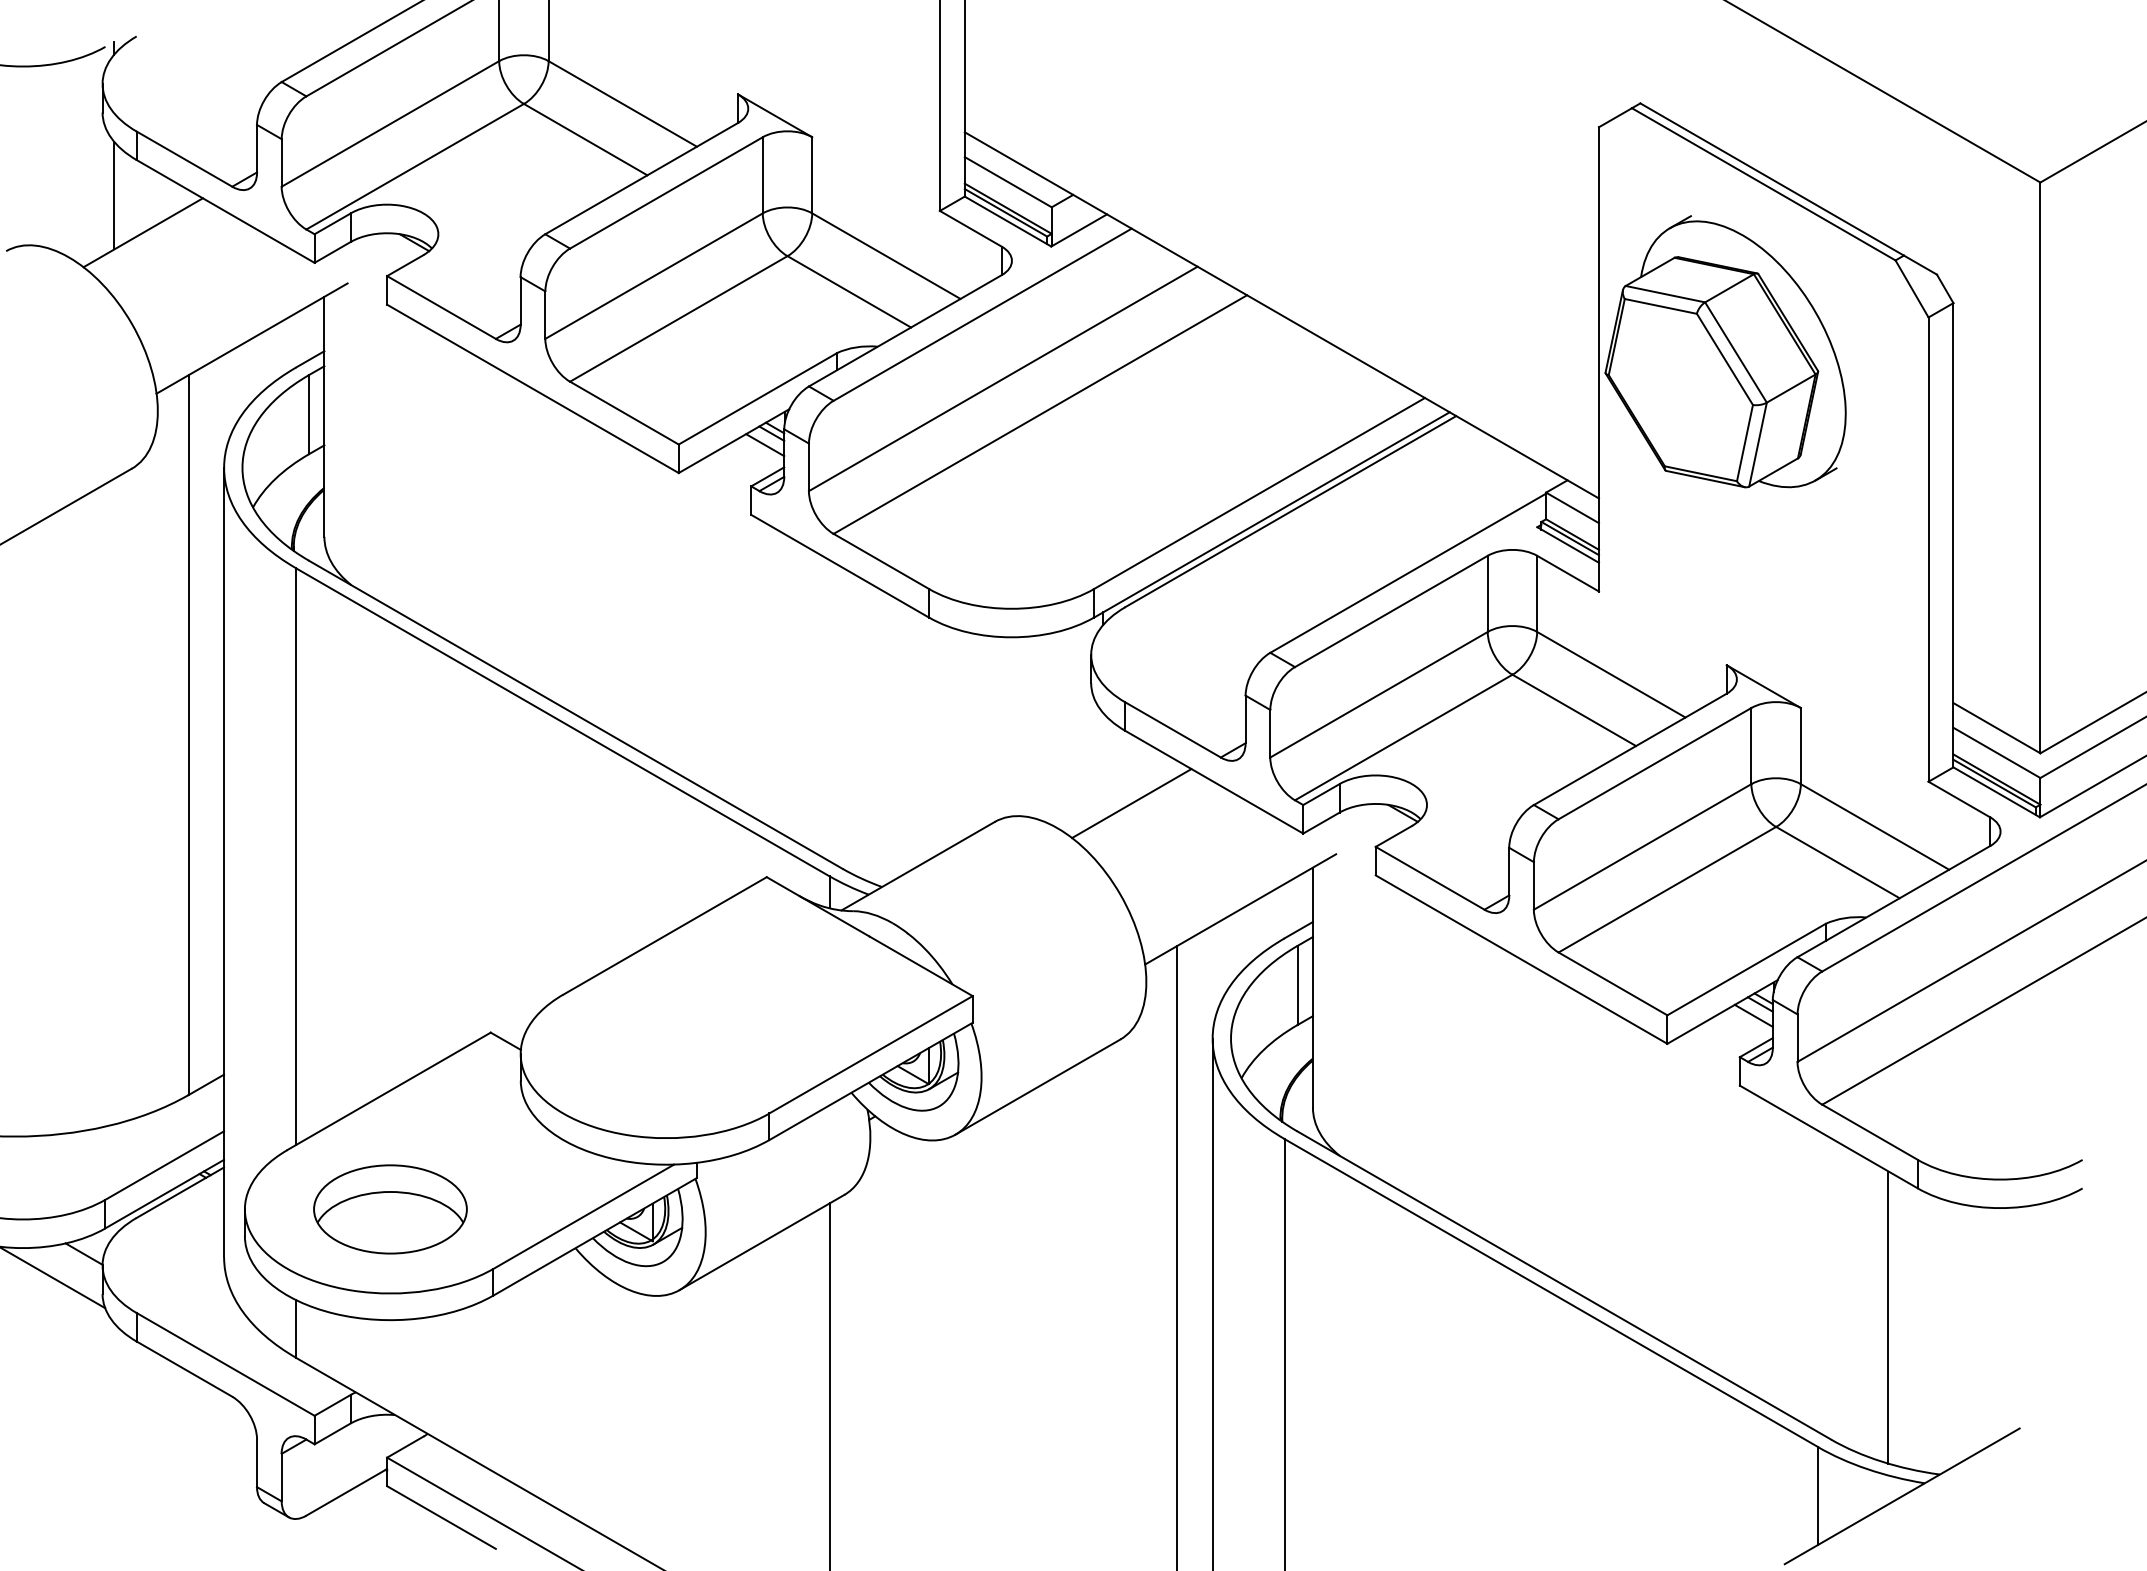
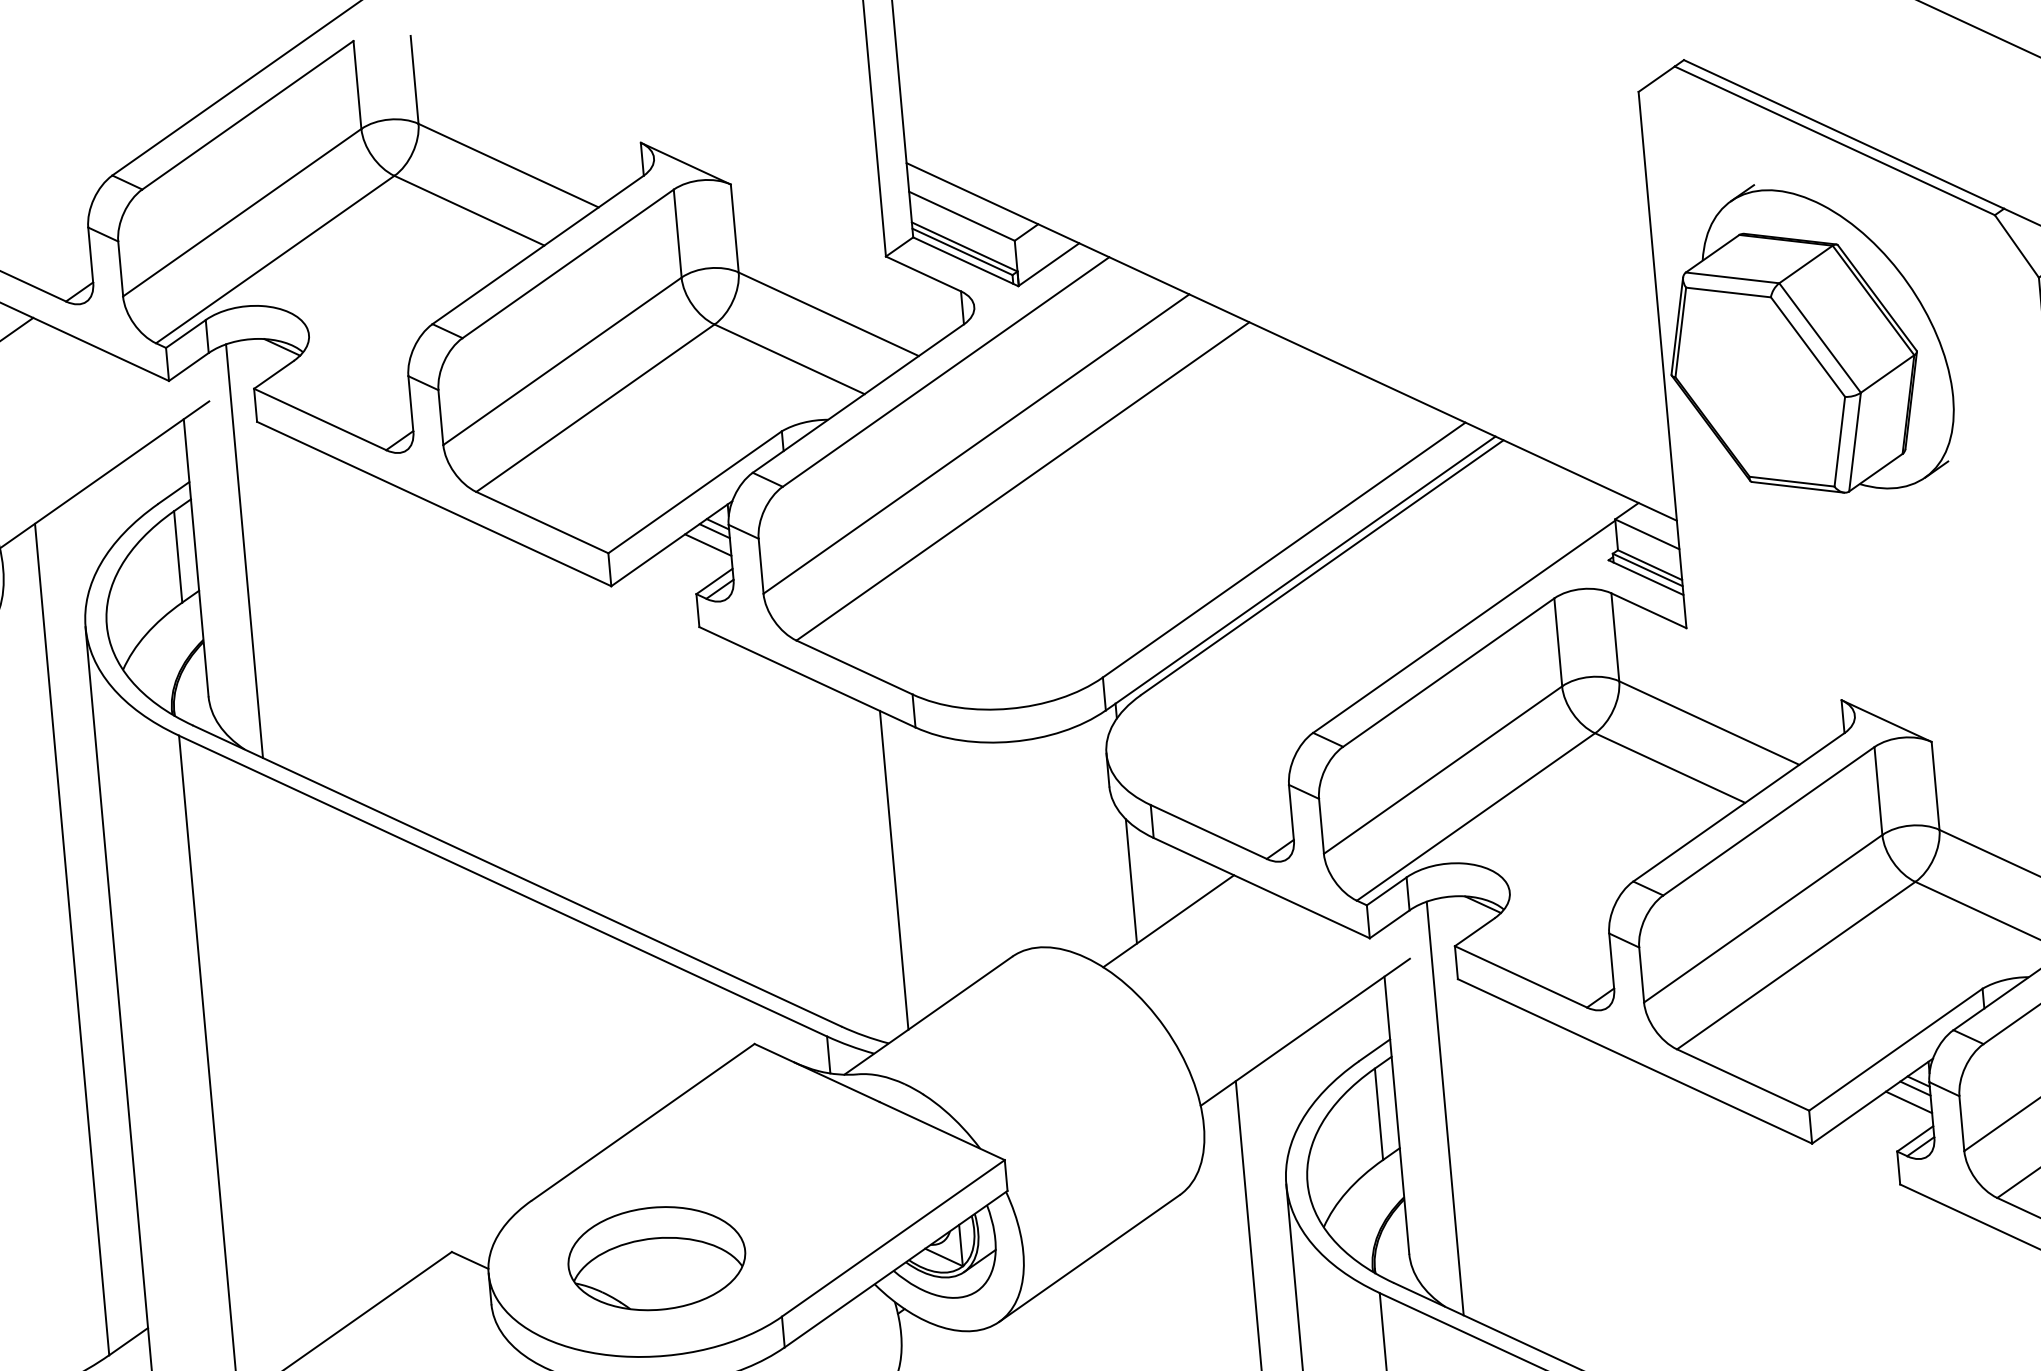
line: (366, 414) -> (244, 550), added
line: (899, 738) -> (893, 870), added
line: (1102, 766) -> (1131, 881), added
line: (1354, 985) -> (1444, 1108), added
part: (666, 1054) -> (657, 1259), added

